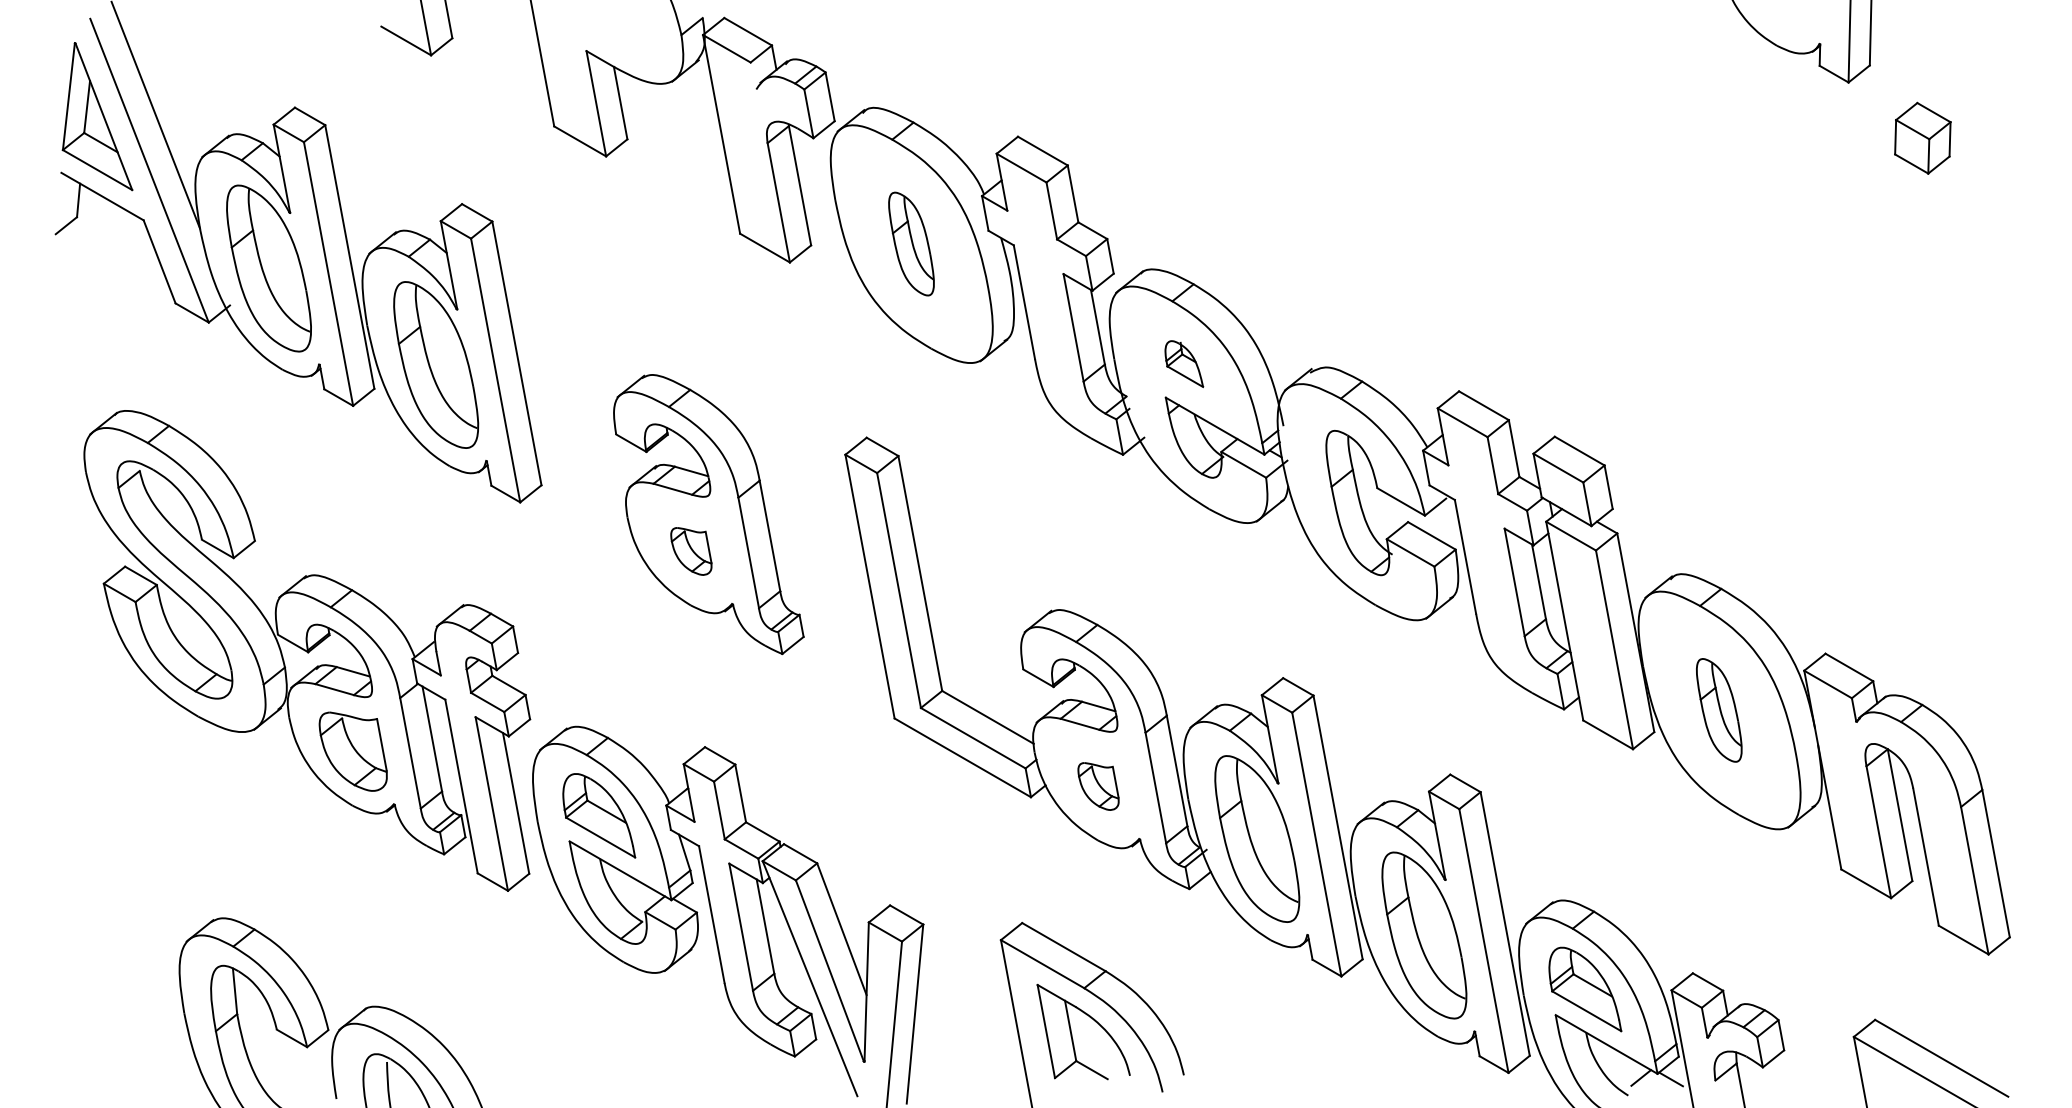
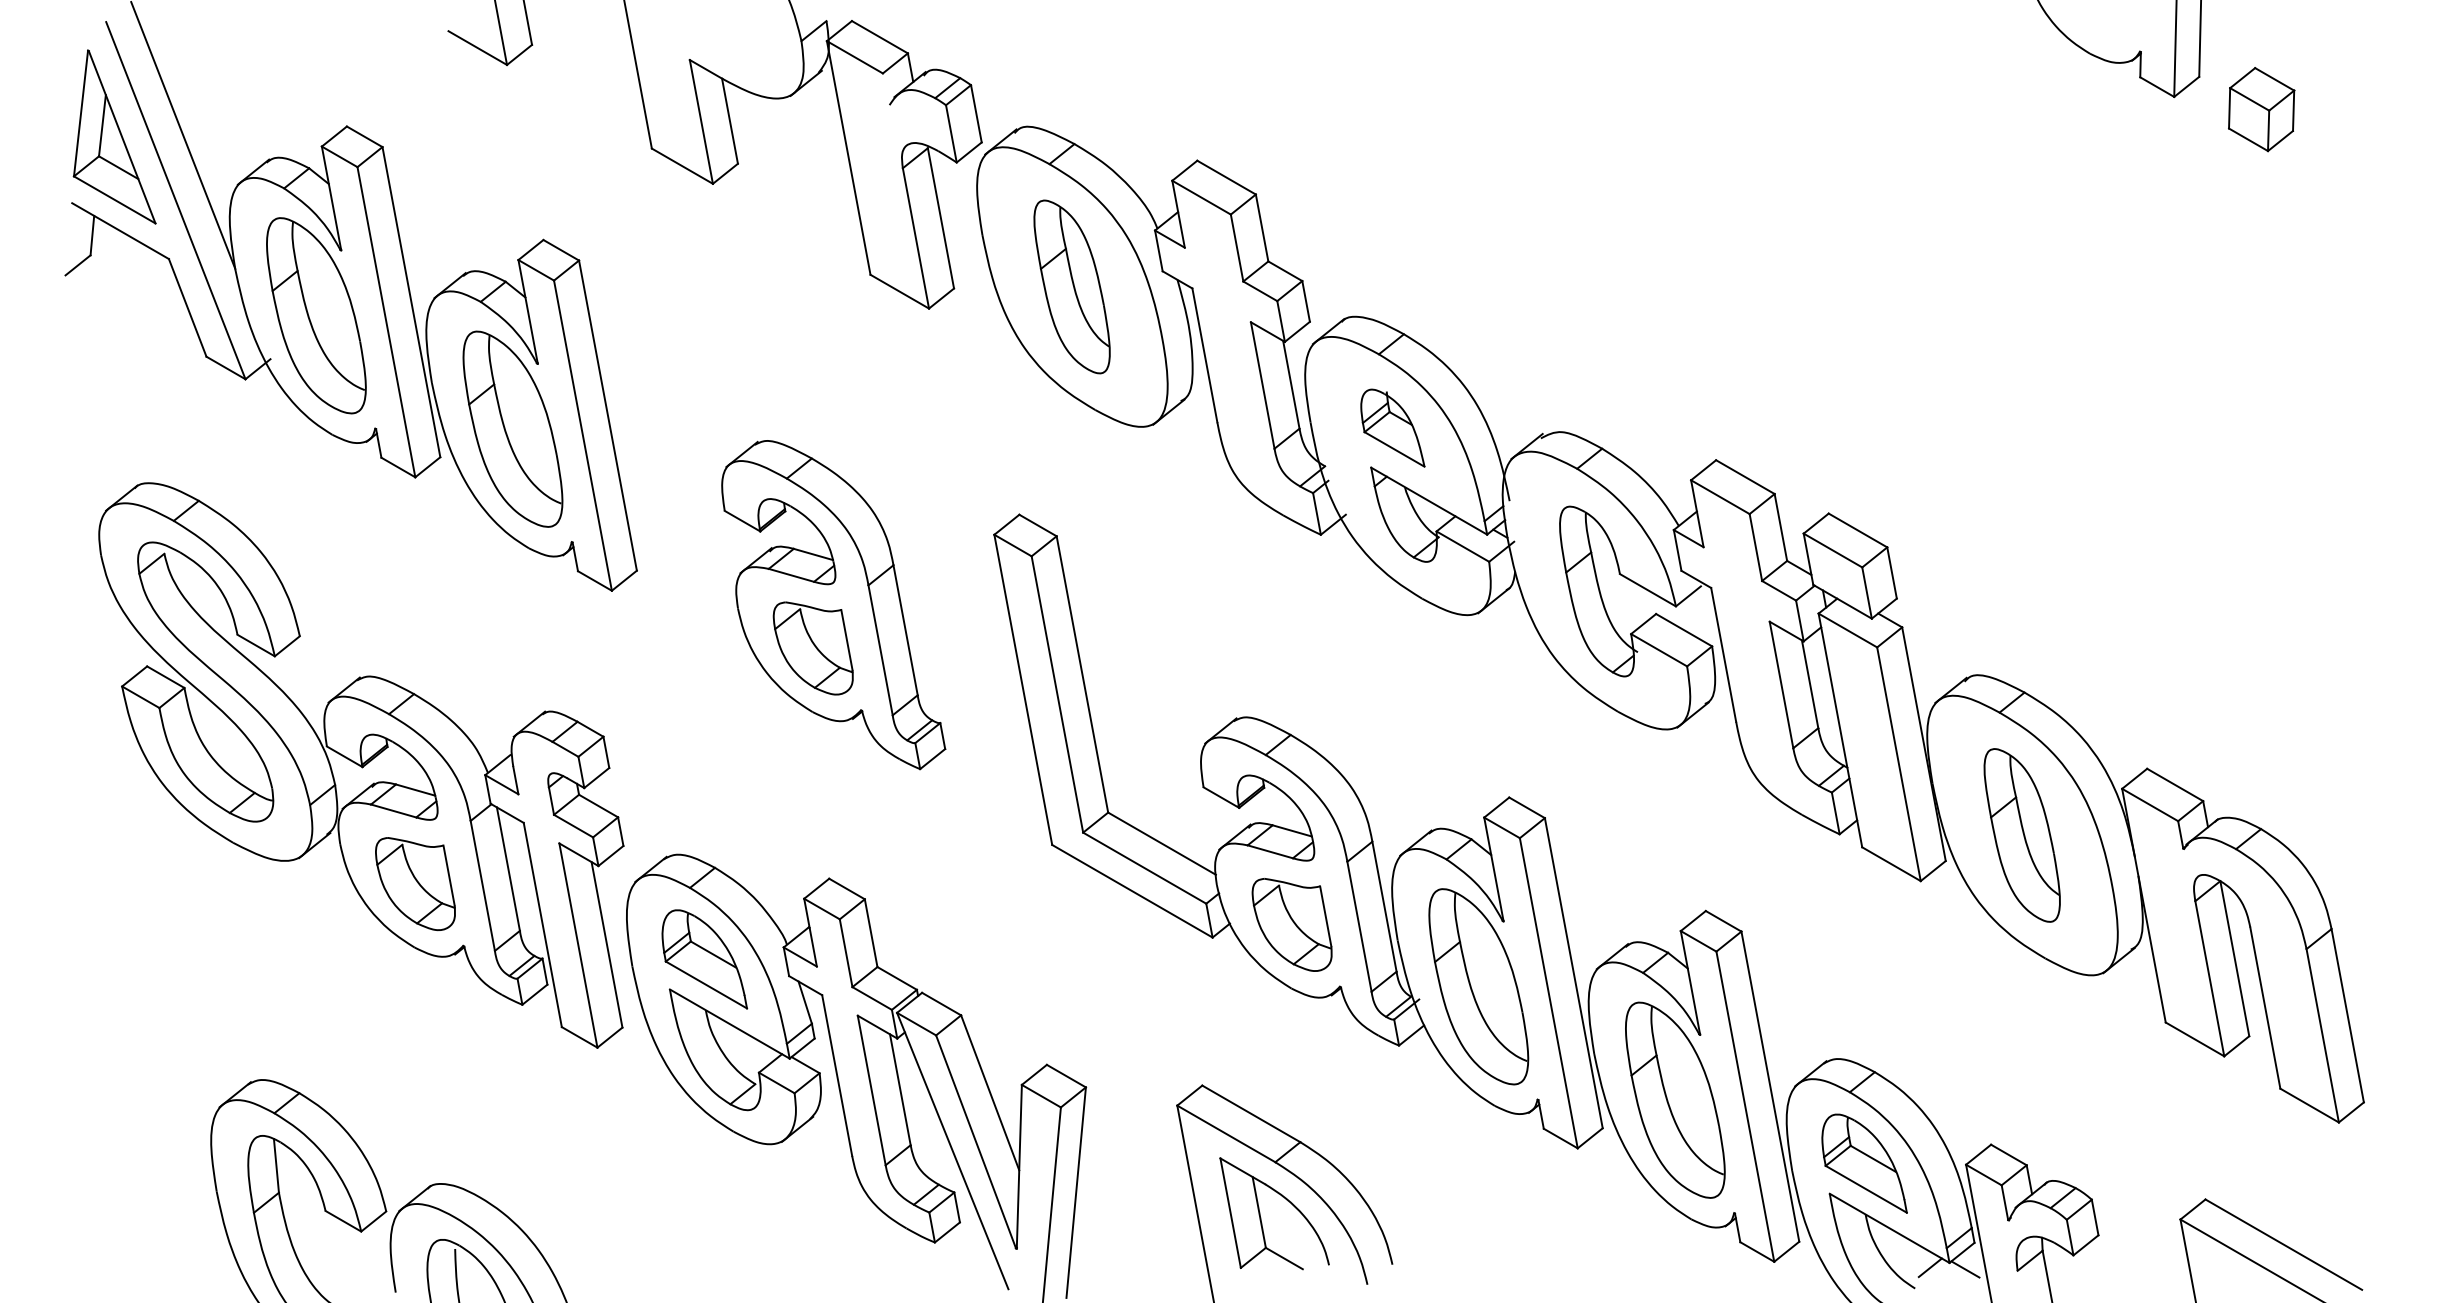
part: (1922, 138) -> (2261, 109), moved
part: (911, 243) -> (1071, 286), size x1.43
part: (1183, 363) -> (1392, 427), size x1.43
part: (690, 551) -> (812, 648), size x1.67
part: (1718, 710) -> (2021, 835), size x1.43
part: (1098, 786) -> (1291, 924), size x1.67

